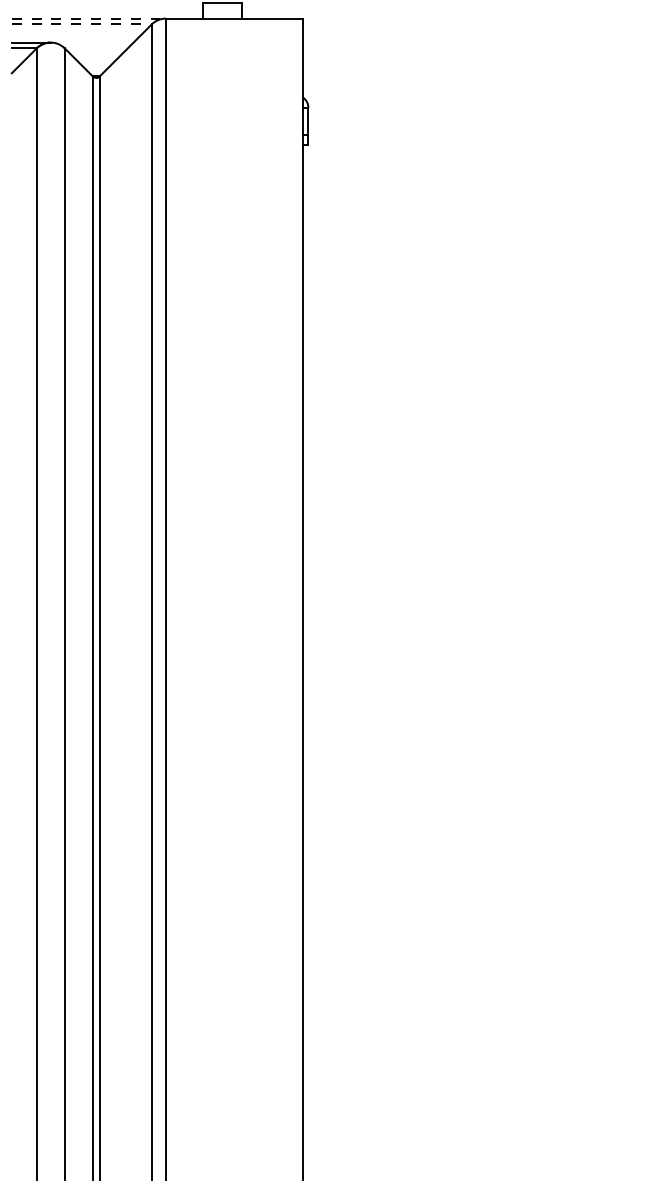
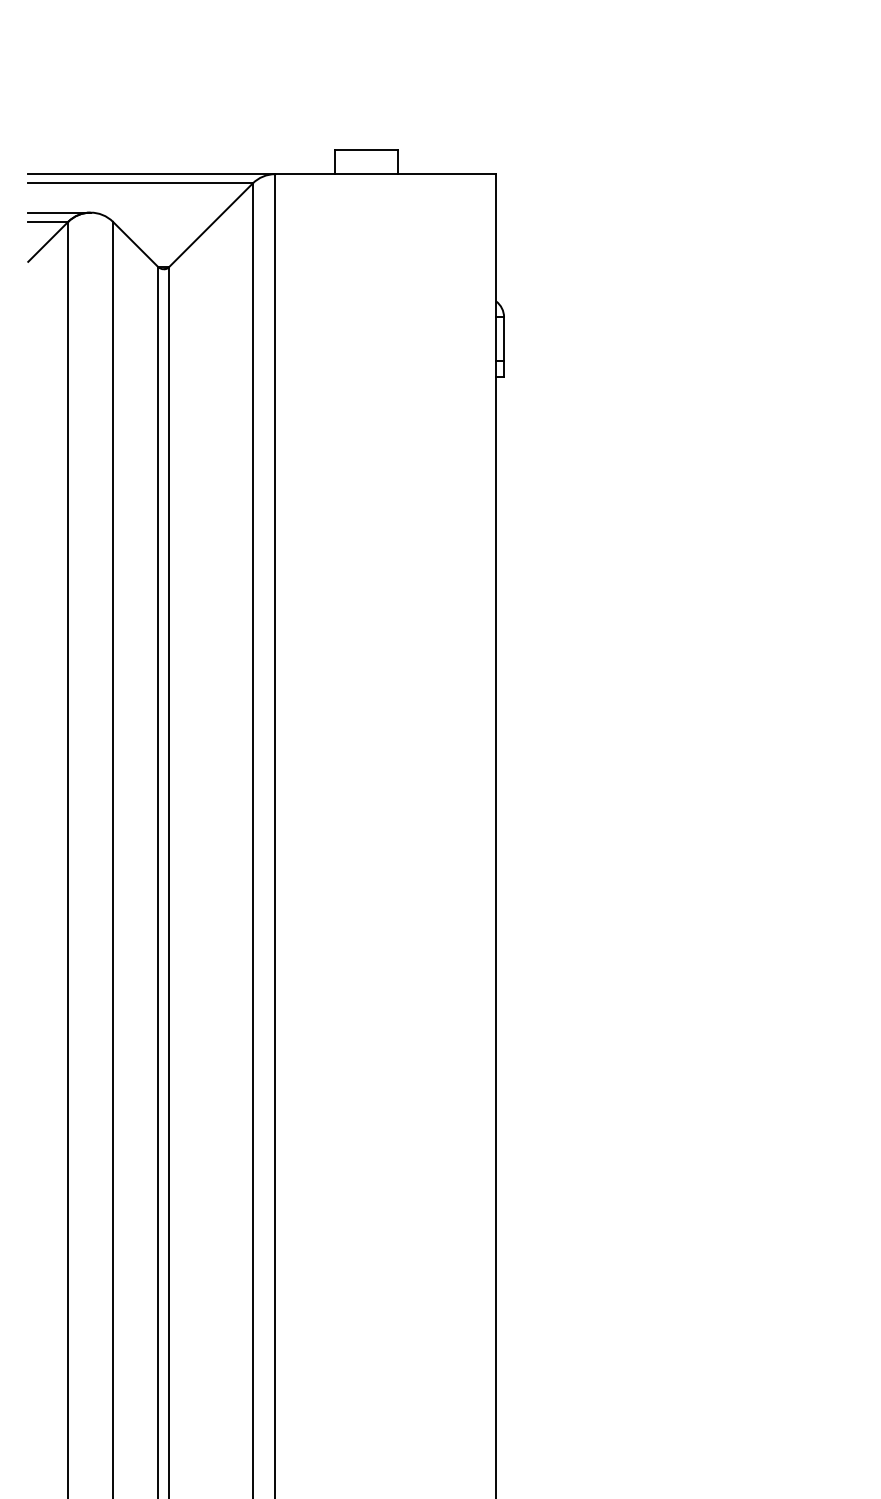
line: (88, 18) -> (151, 173), dashed -> solid
line: (81, 24) -> (139, 183), dashed -> solid

